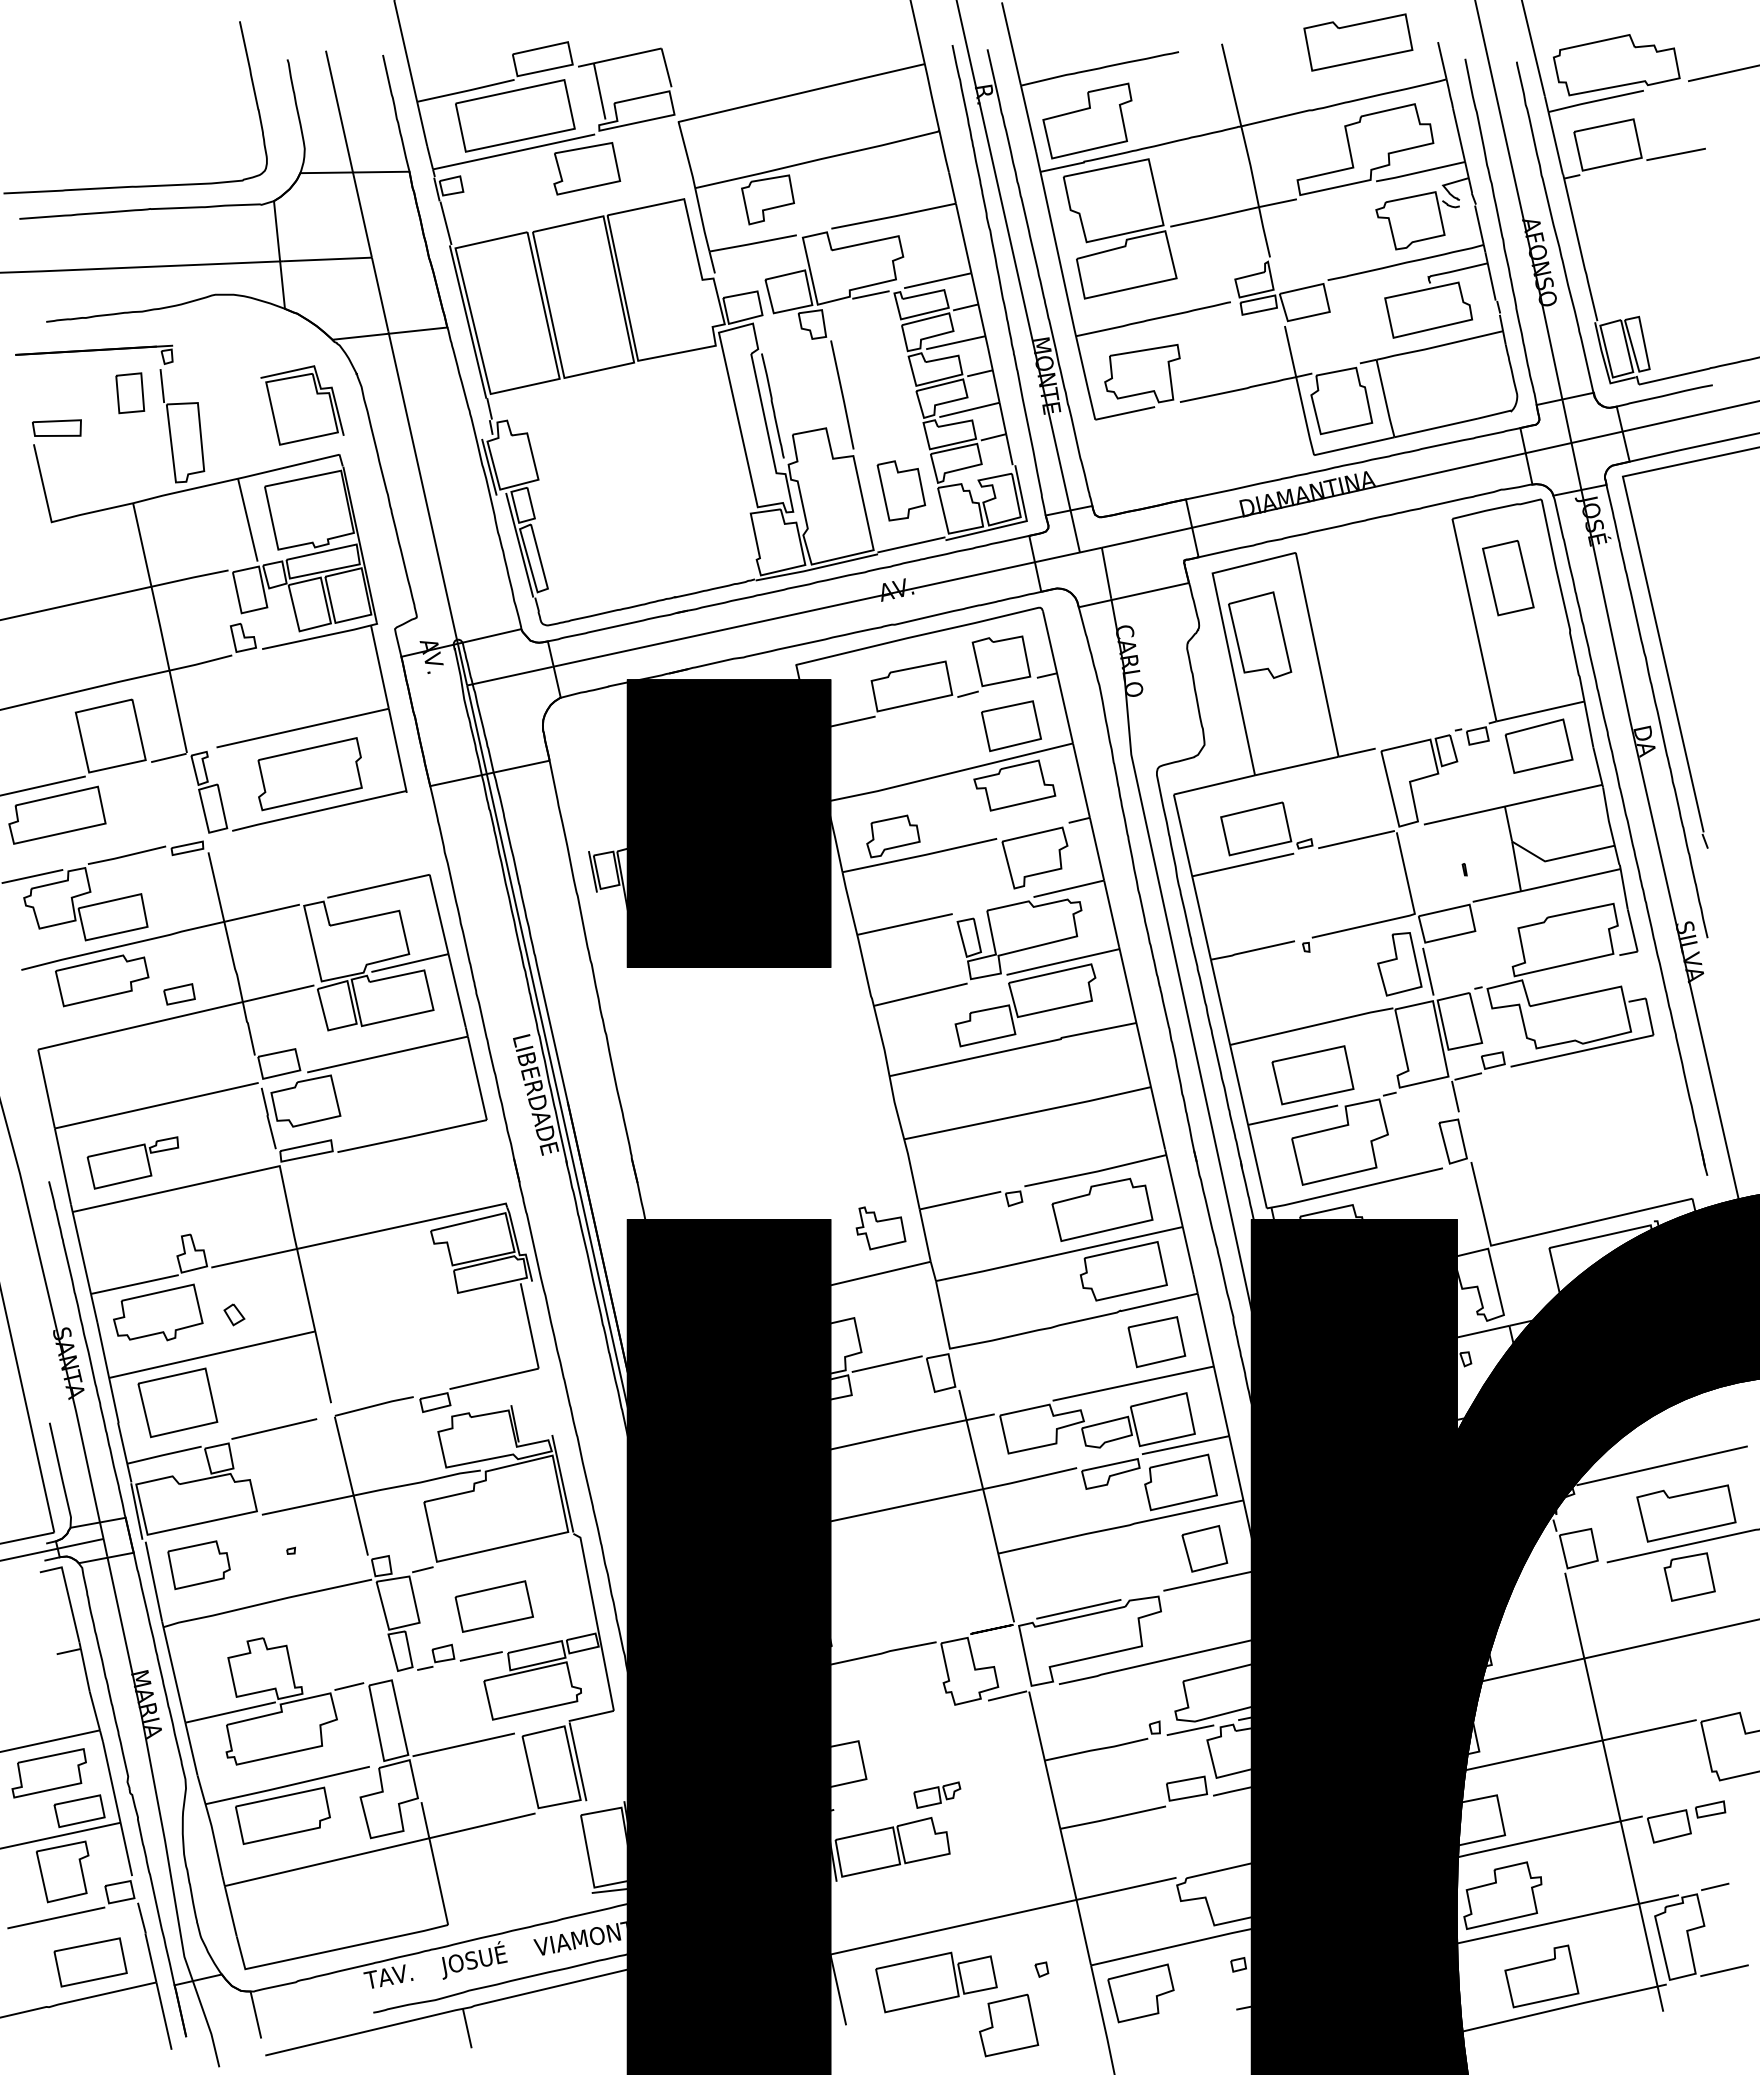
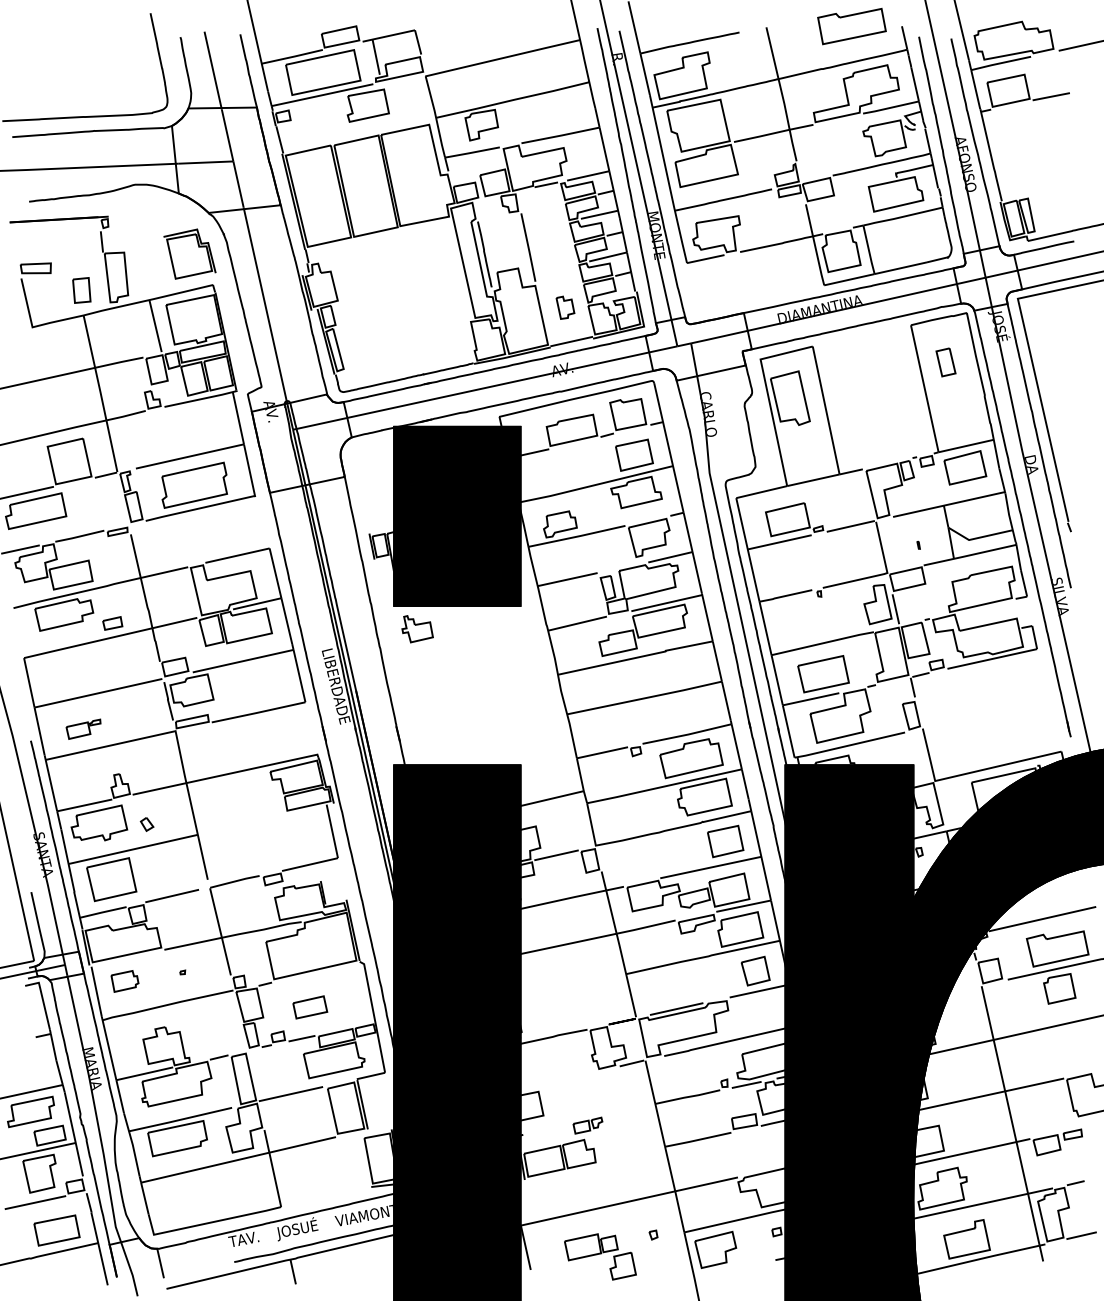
part: (129, 393) -> (81, 290), moved
part: (901, 490) -> (565, 307), size x0.6
part: (1507, 578) -> (945, 362), size x0.6
part: (132, 1163) -> (83, 729), size x0.6
part: (880, 1228) -> (417, 629), moved
part: (198, 1565) -> (124, 981), size x0.7
part: (494, 1606) -> (310, 1007), size x0.7
part: (957, 2003) -> (600, 1256), size x0.7

